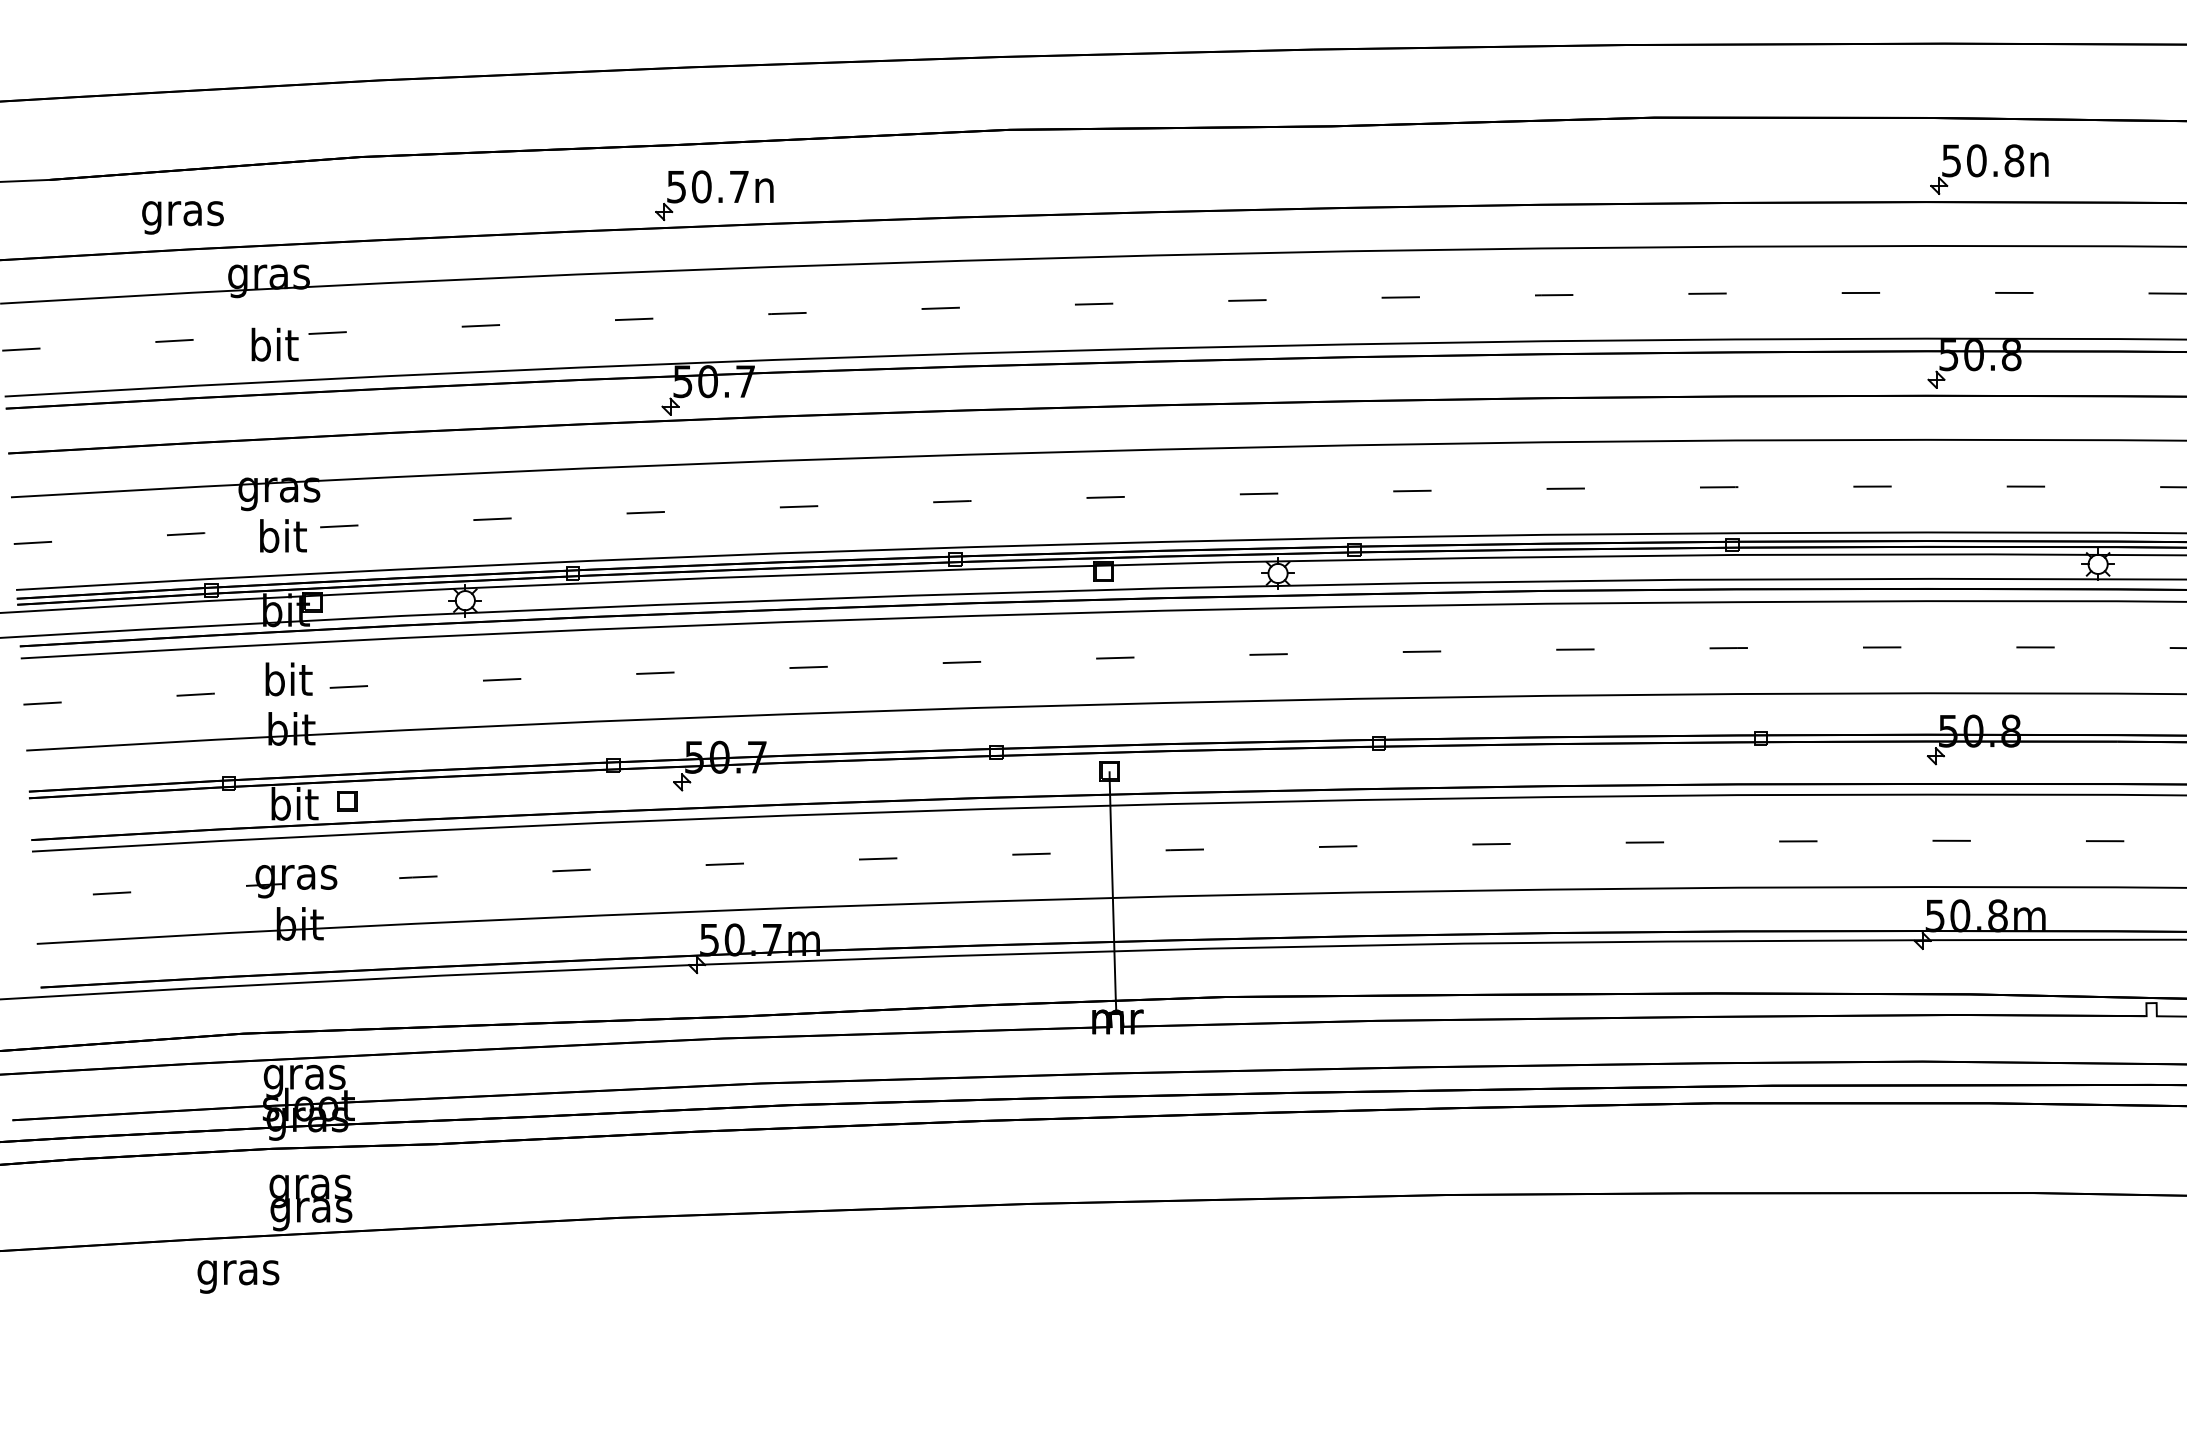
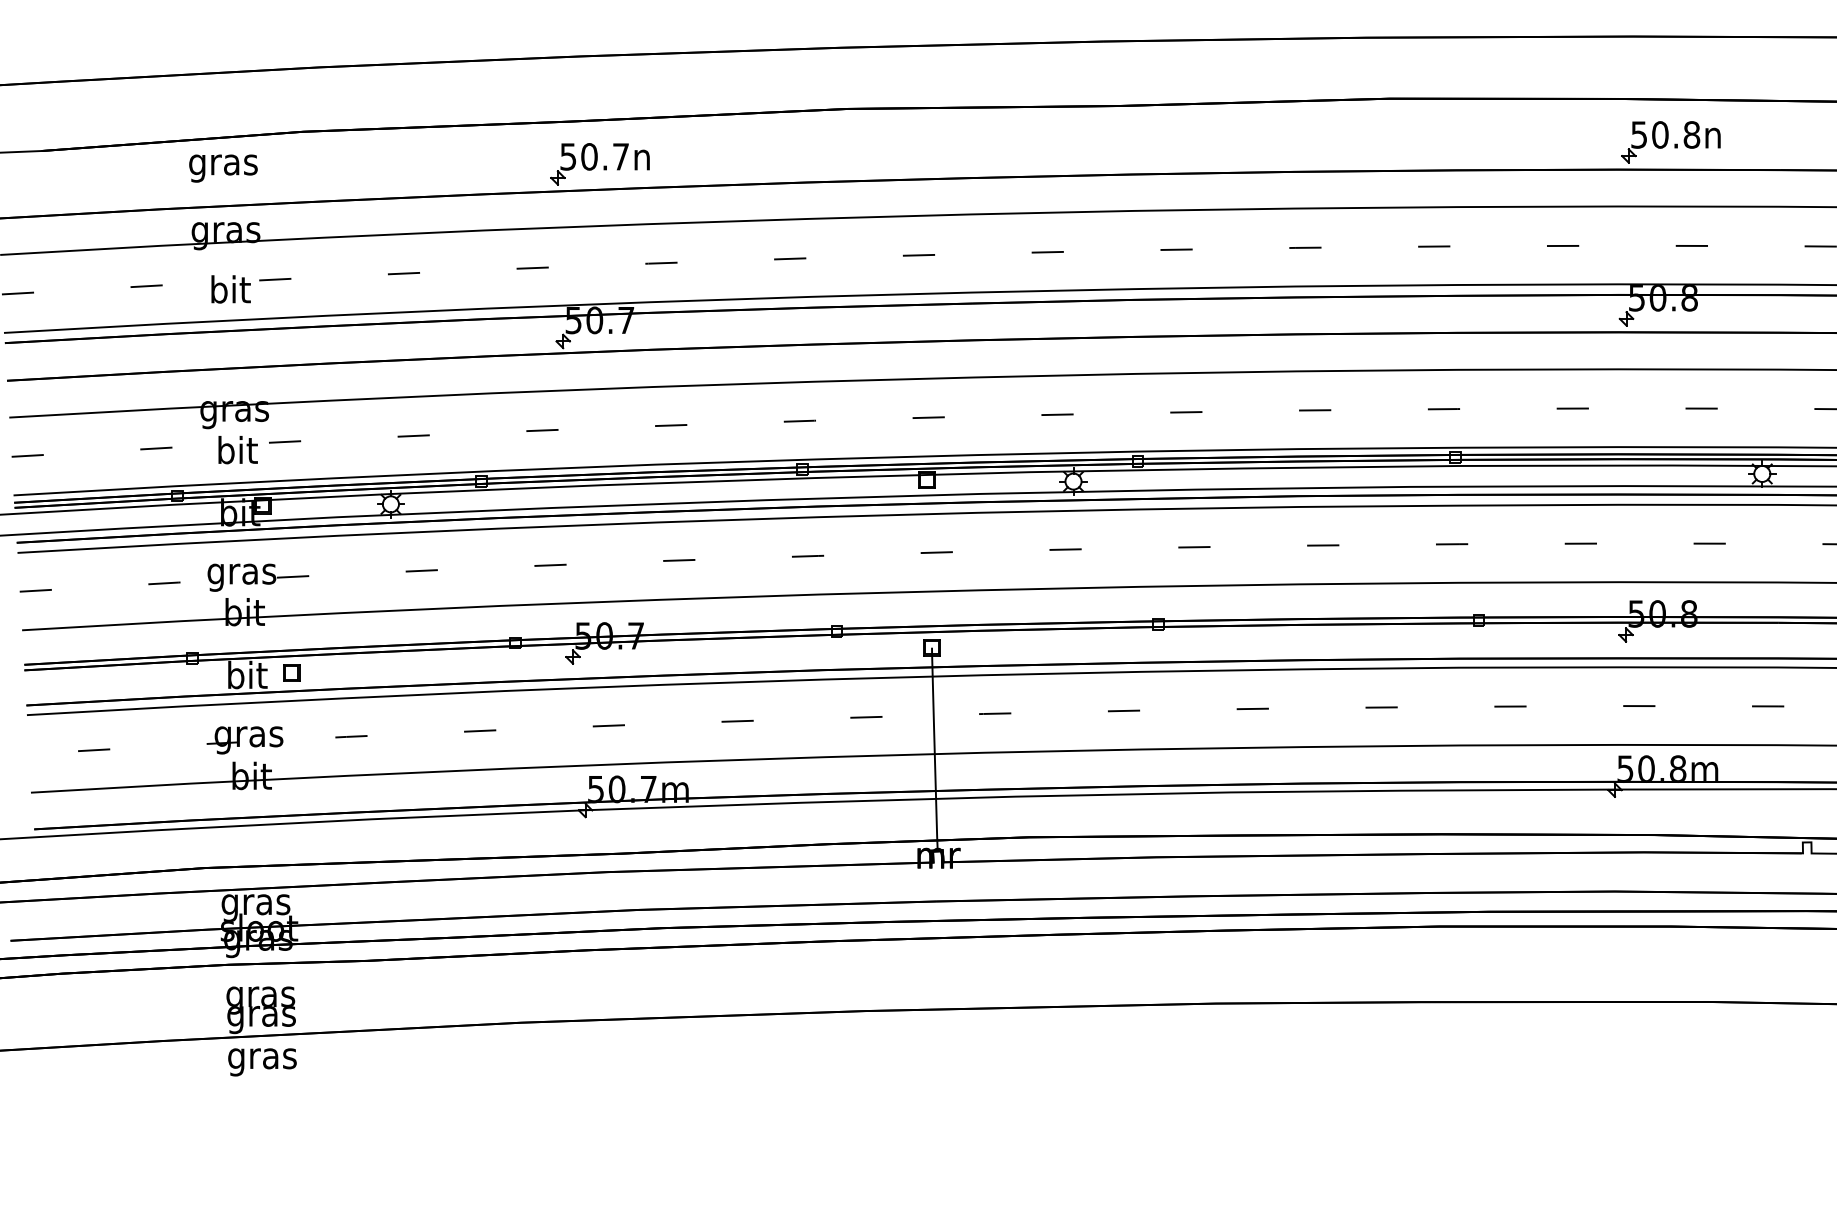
text: (182, 217) -> (223, 168), moved
text: (287, 683) -> (241, 573), bit -> gras
text: (238, 1276) -> (262, 1061), moved

